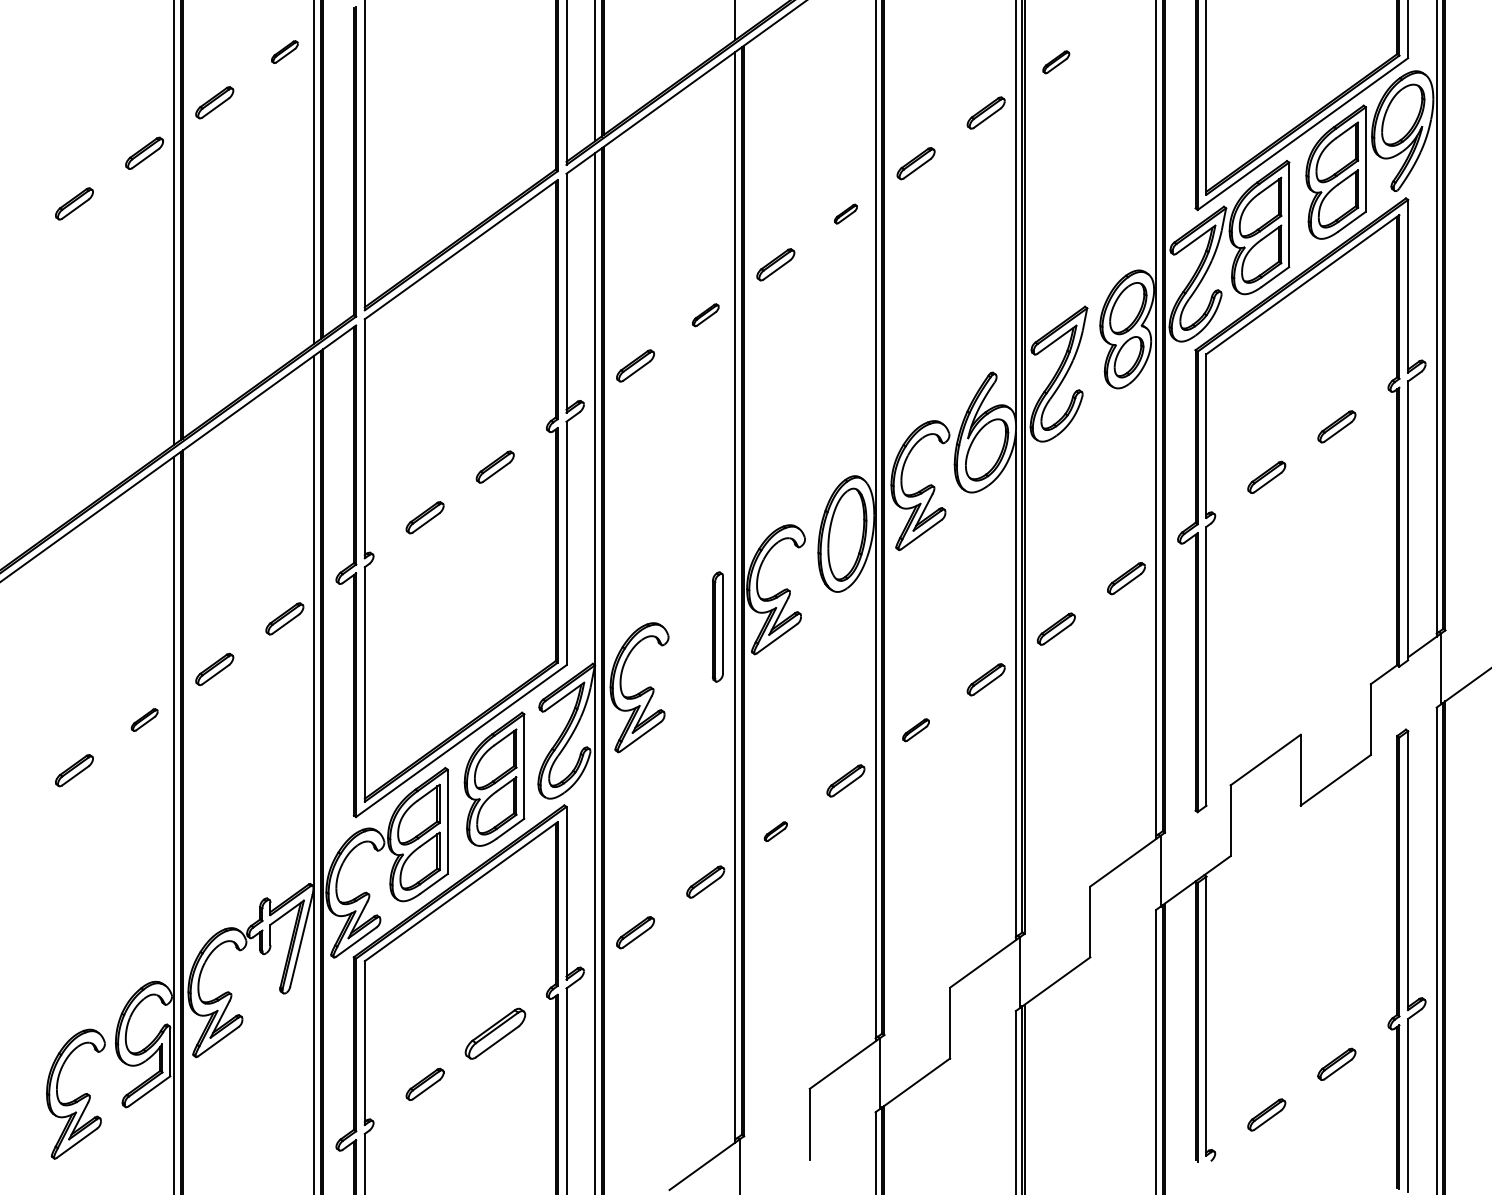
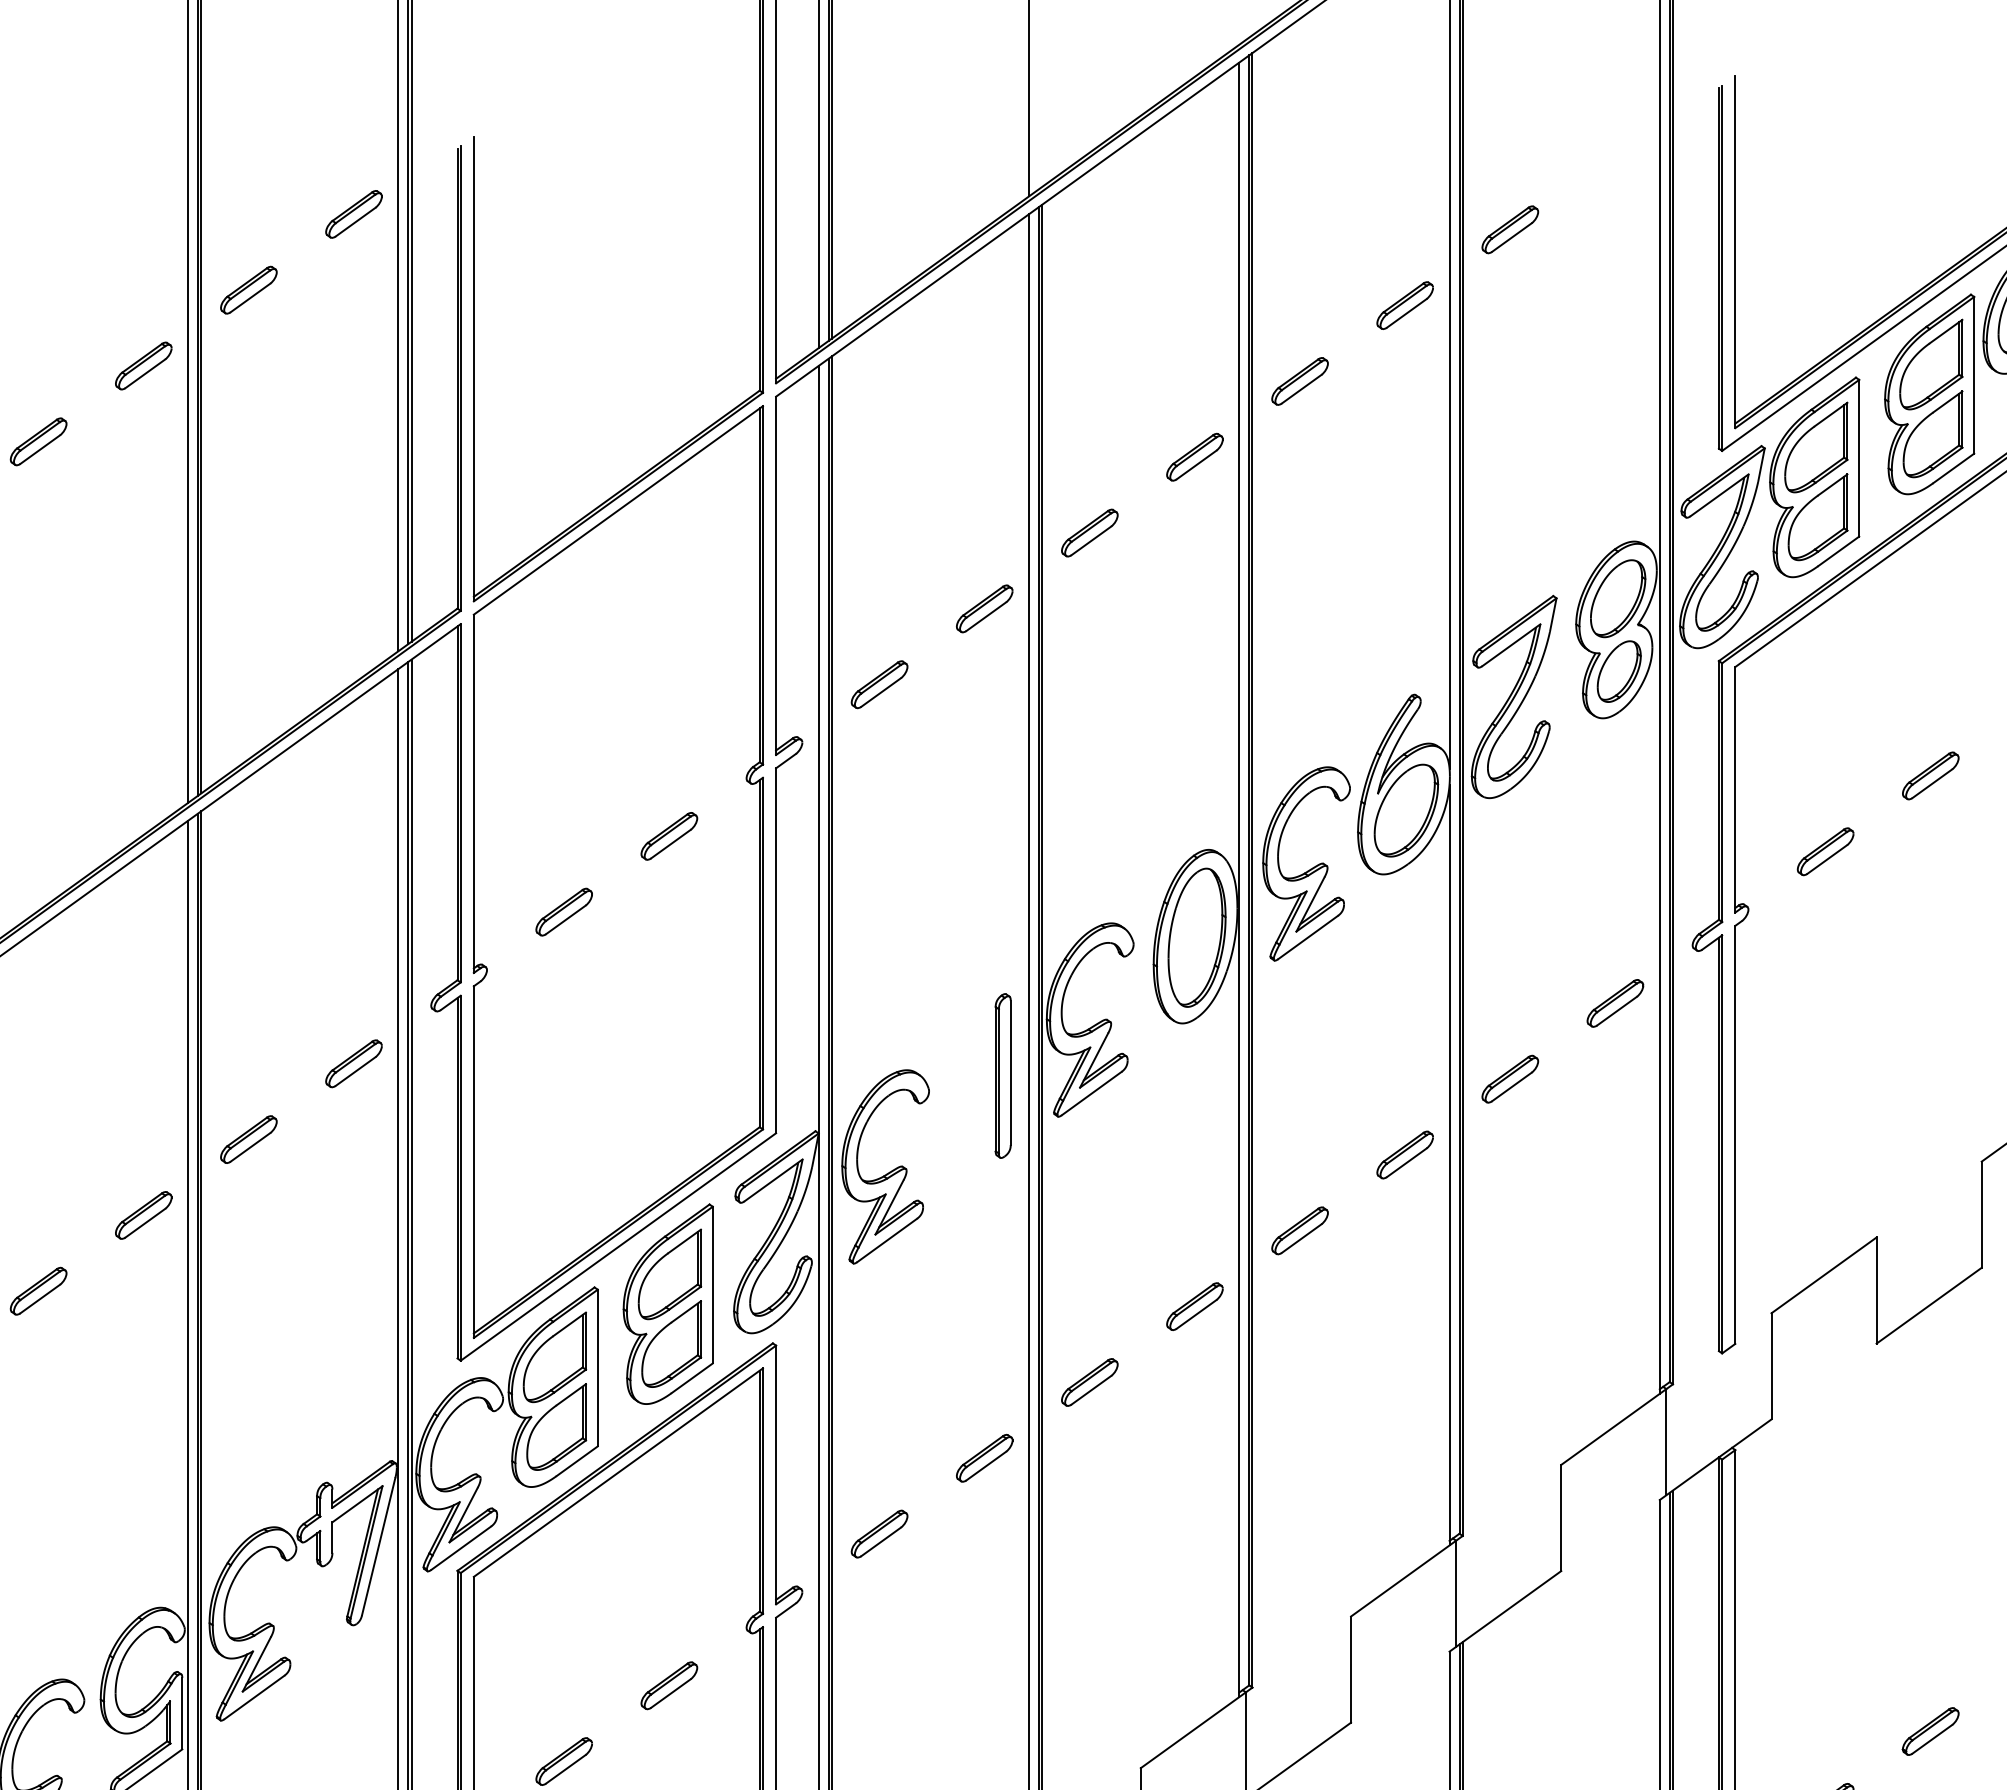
part: (284, 51) -> (353, 213), size x1.43
part: (1055, 61) -> (1509, 228), size x1.43
part: (845, 213) -> (1194, 456), size x1.67
part: (705, 314) -> (984, 607), size x1.43
part: (144, 719) -> (143, 1214), size x1.43
part: (915, 729) -> (1299, 1229), size x1.43
part: (775, 831) -> (1089, 1382), size x1.67
part: (494, 1033) -> (668, 1685), size x0.62

